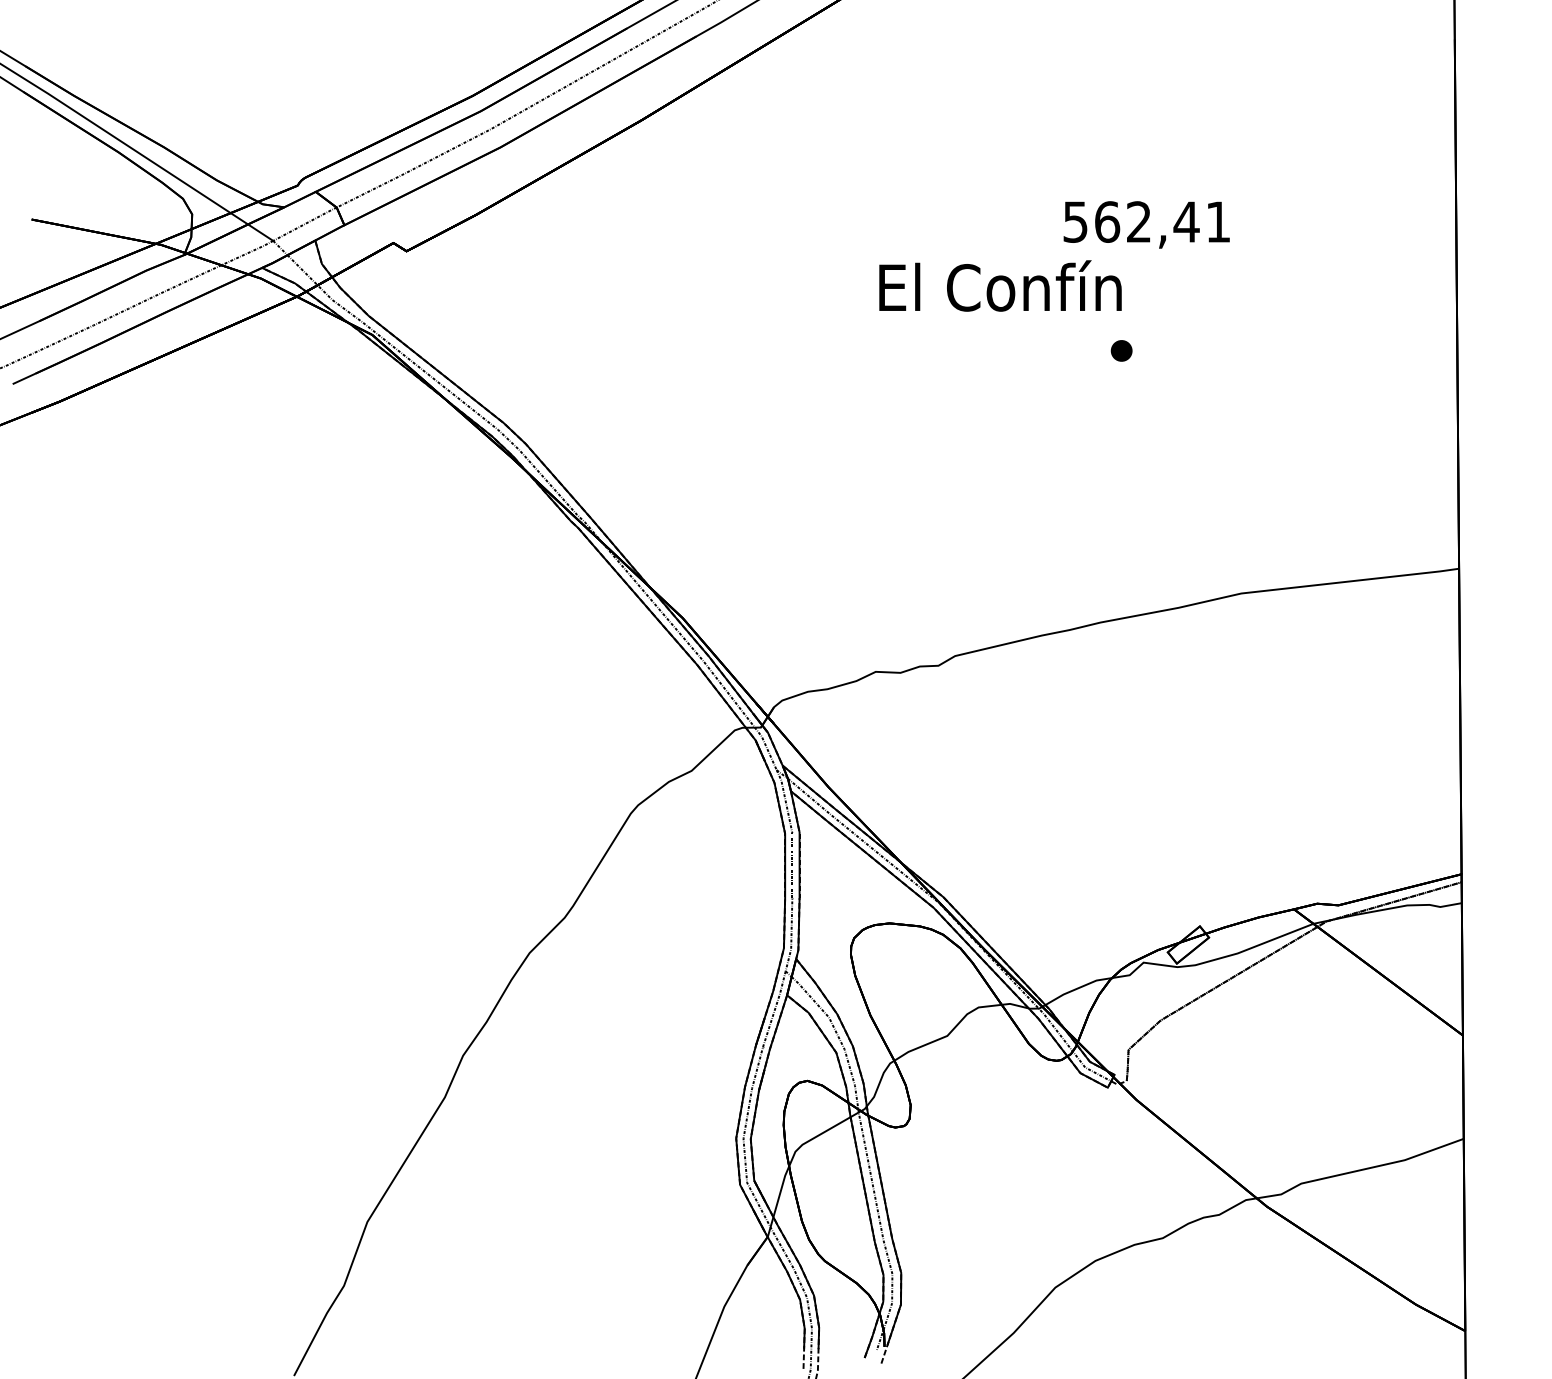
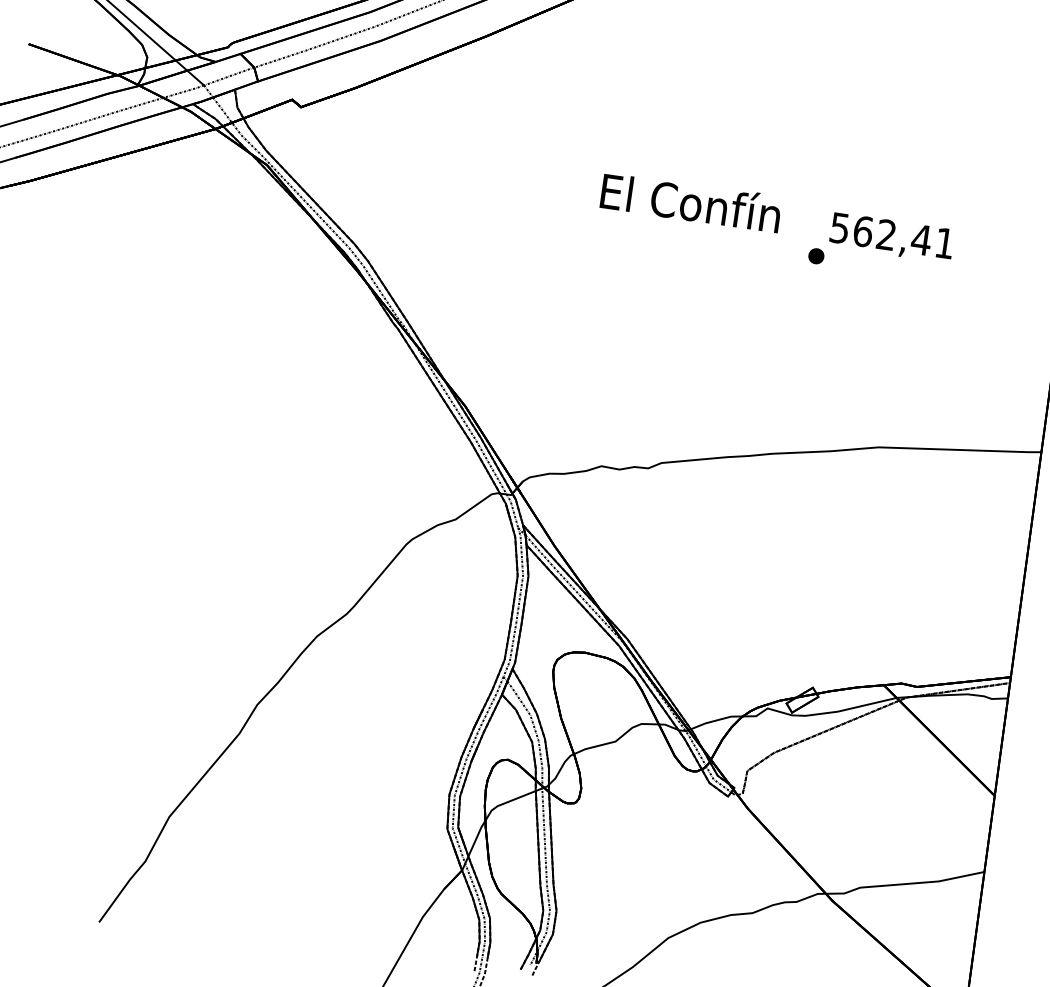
text: (1146, 224) -> (891, 237), moved
text: (1000, 285) -> (691, 201), moved

